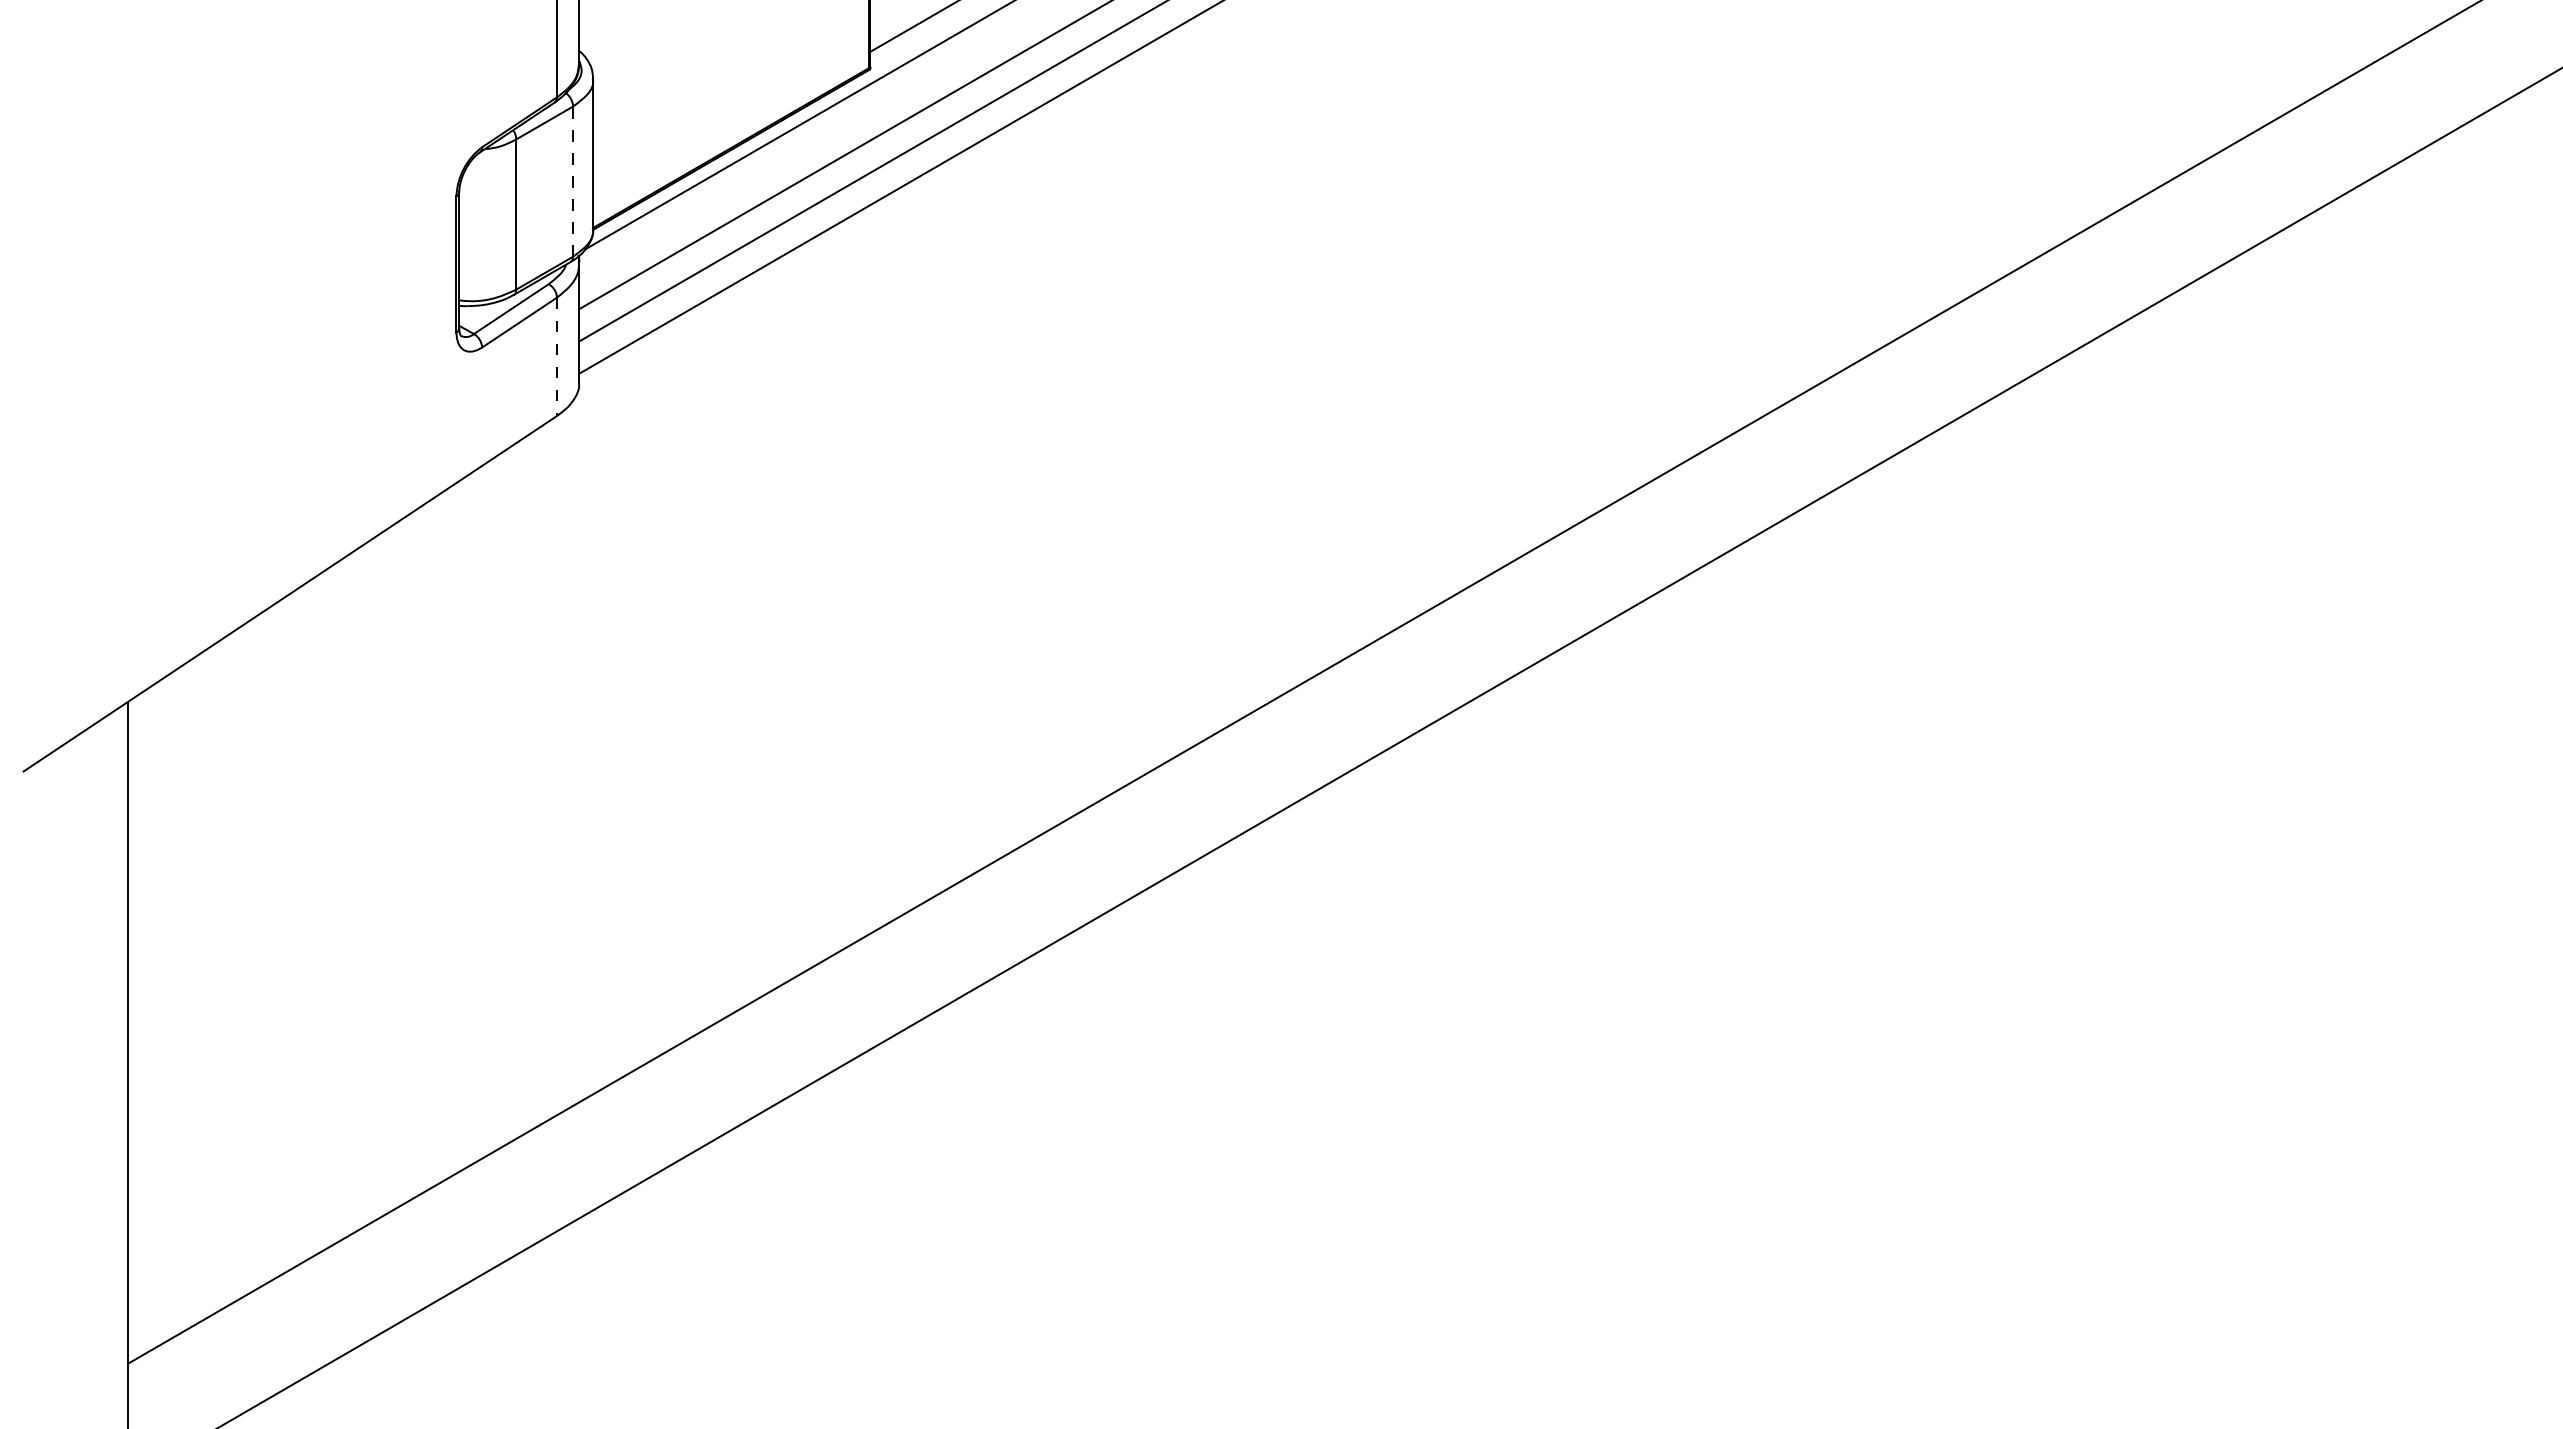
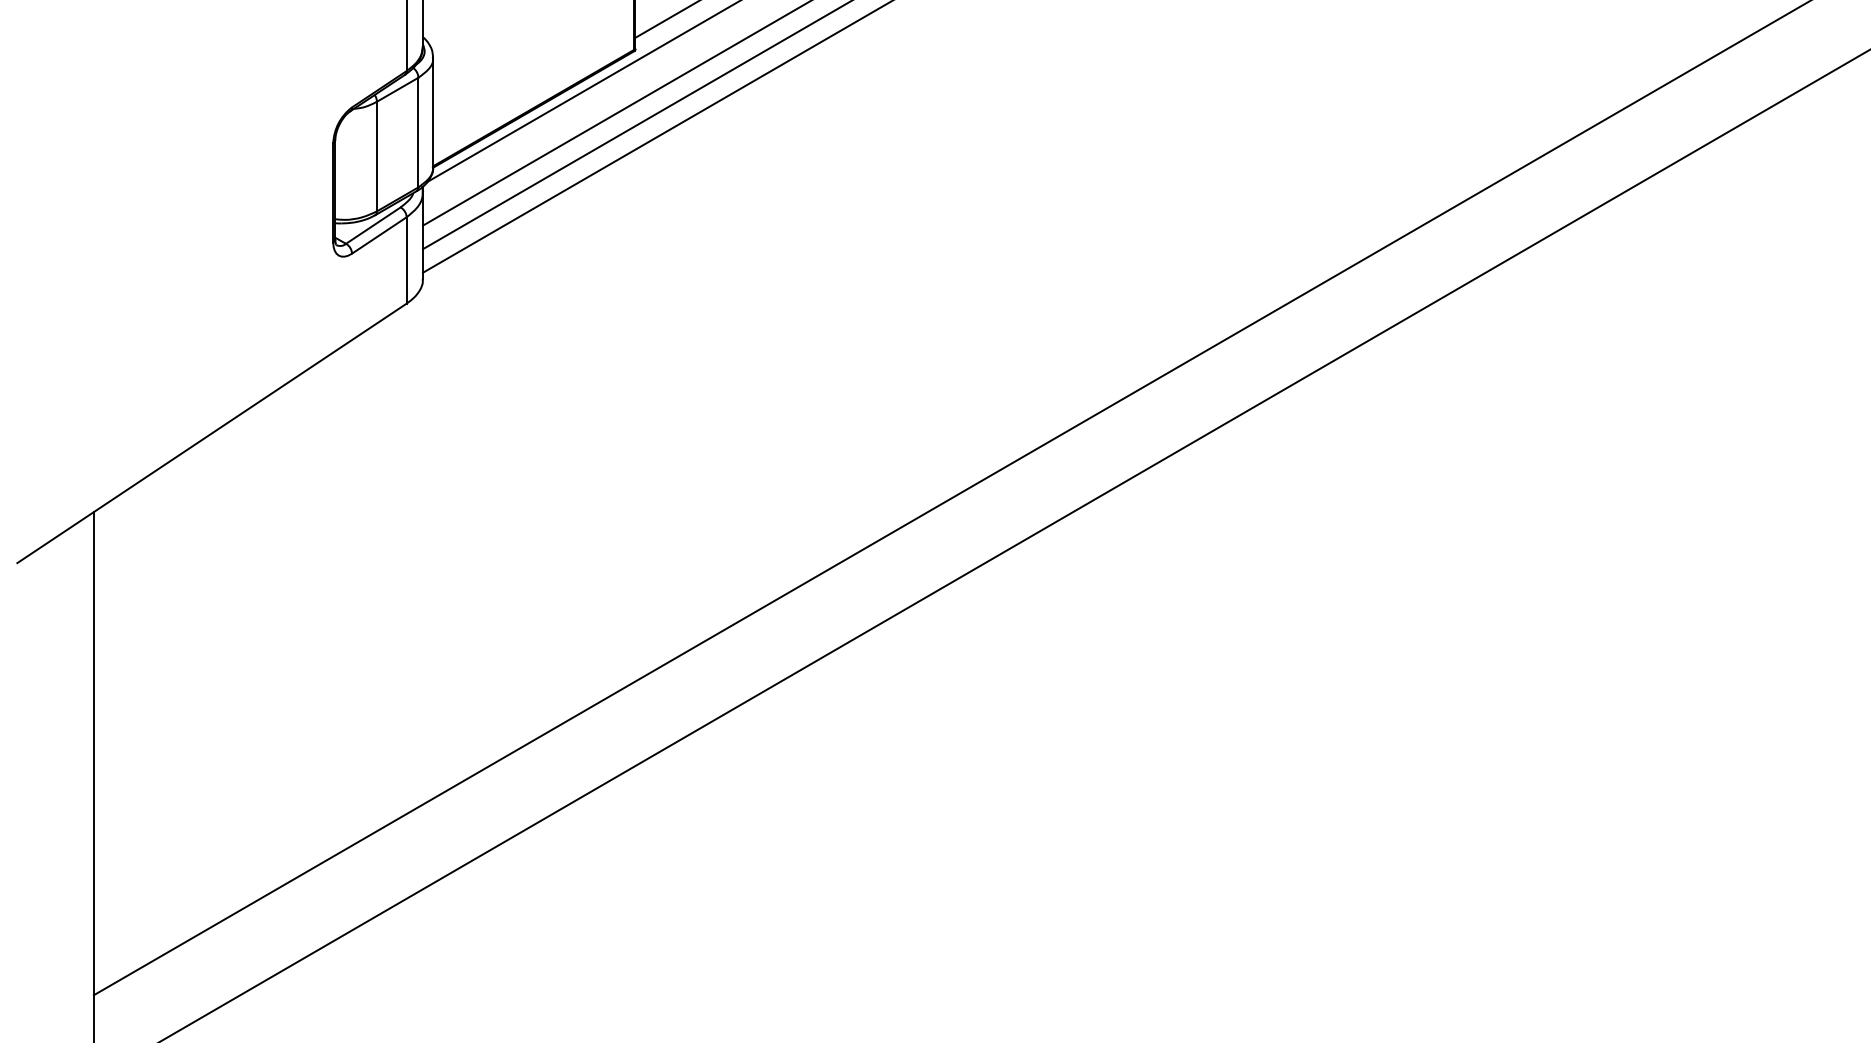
line: (573, 181) -> (418, 132), dashed -> solid
line: (556, 357) -> (406, 260), dashed -> solid

